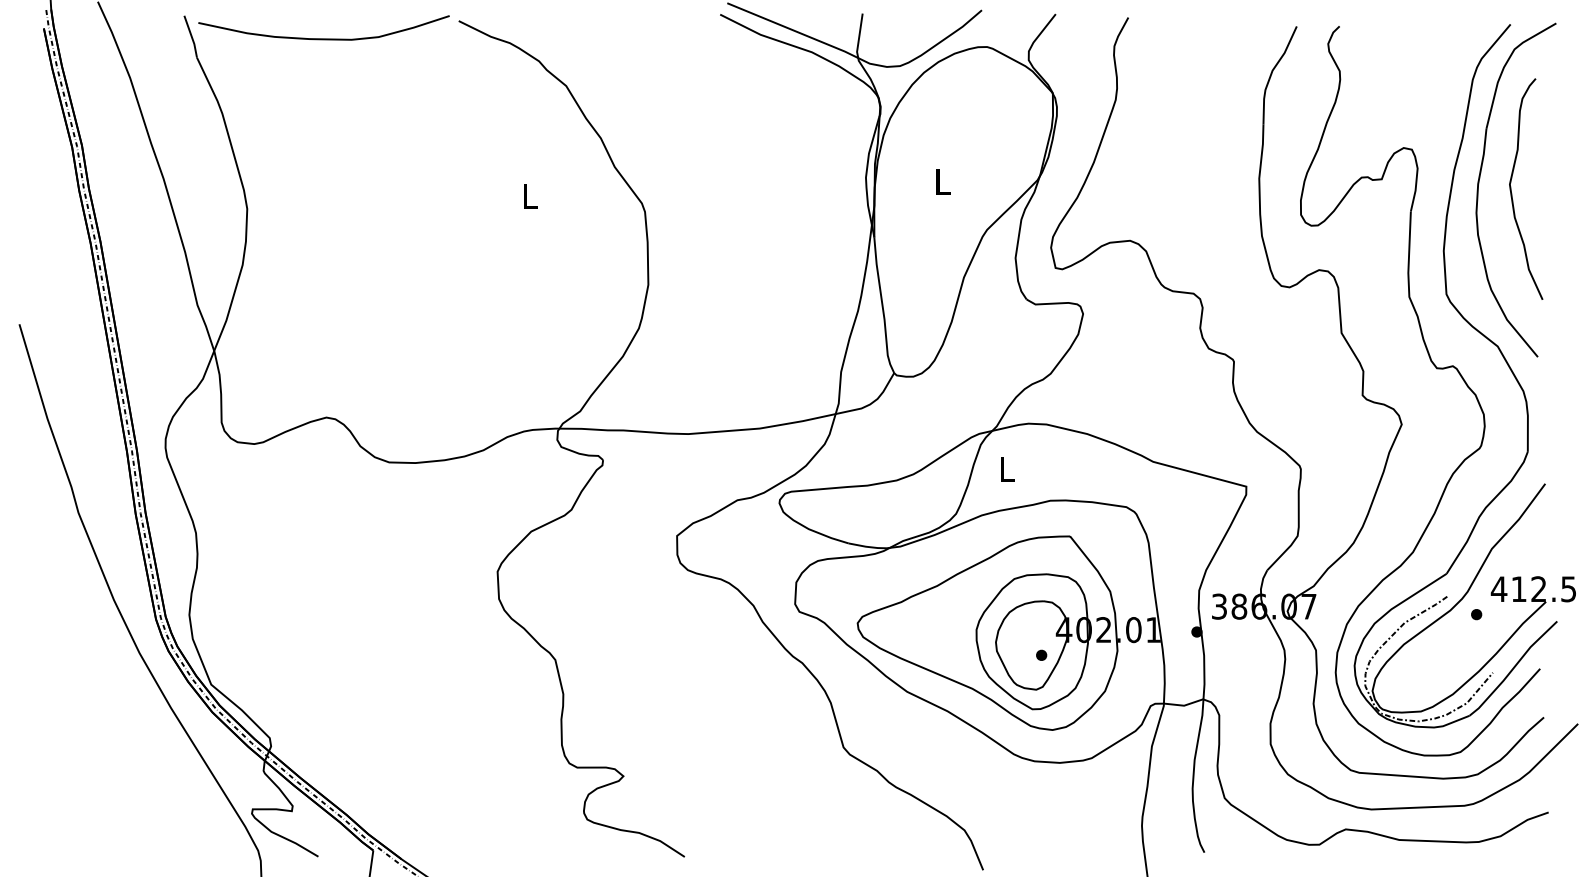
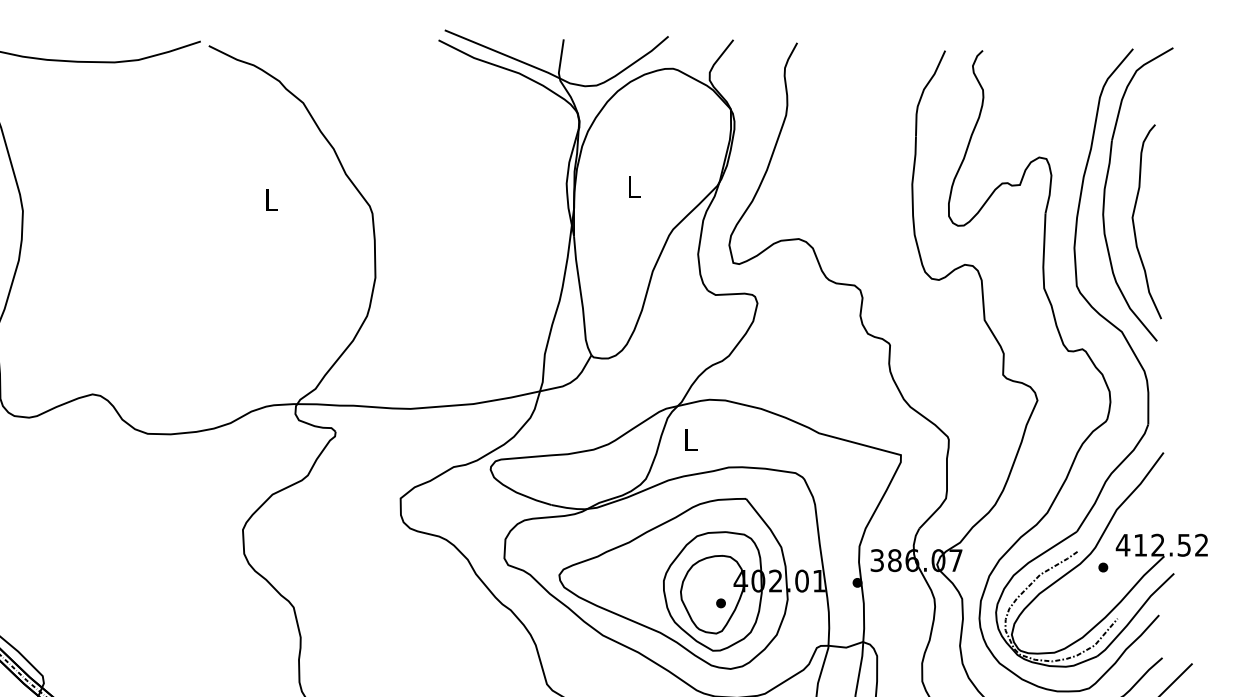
curve: (1512, 193) -> (1134, 225), moved

